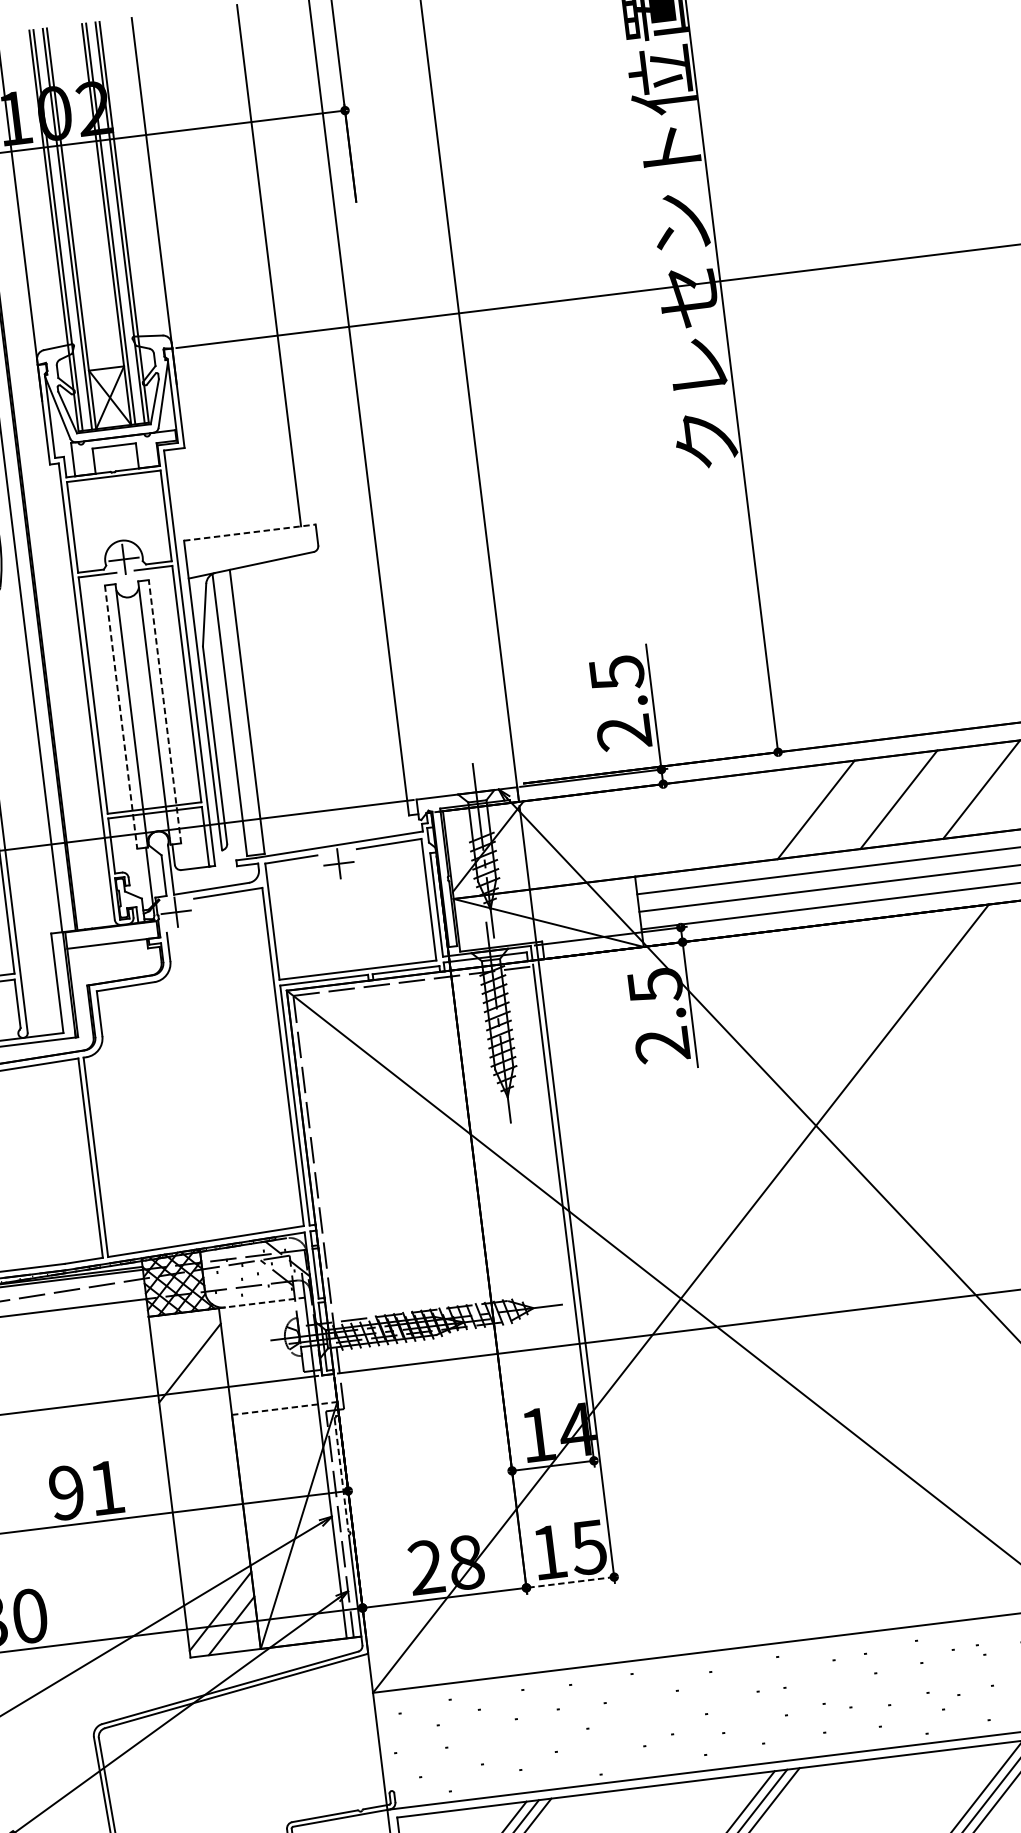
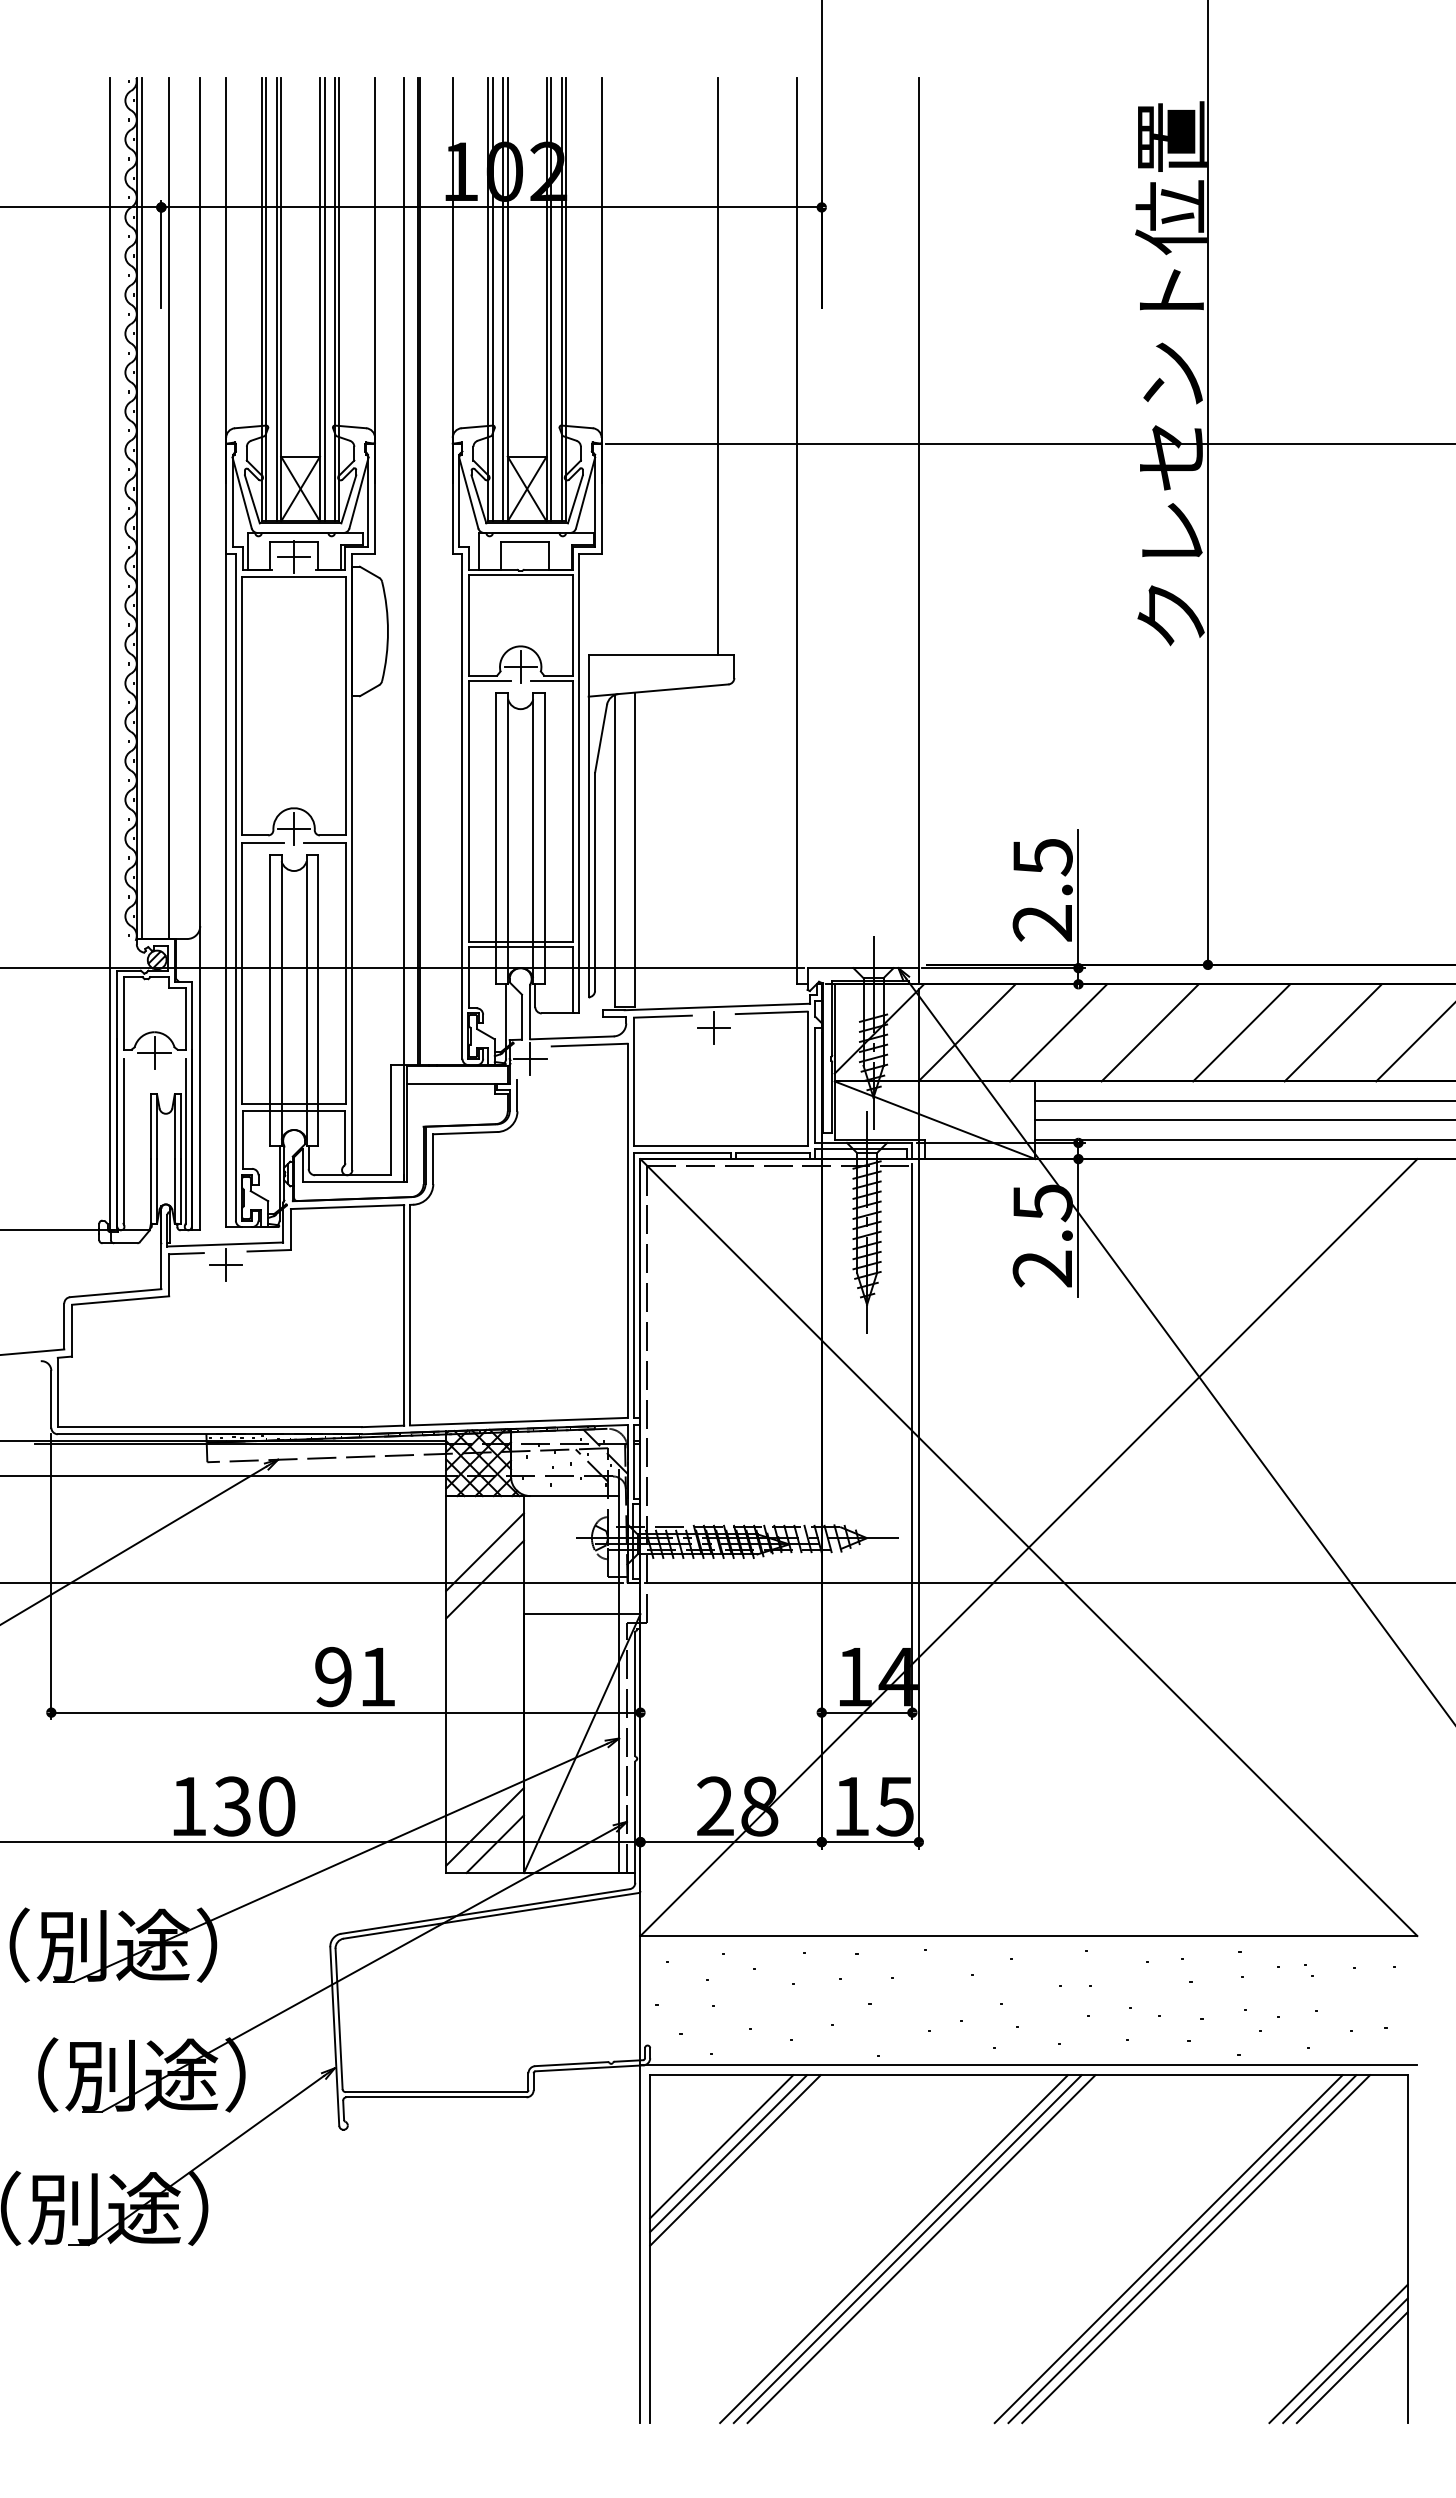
line: (249, 532) -> (661, 654), dashed -> solid
line: (164, 711) -> (544, 838), dashed -> solid
line: (121, 716) -> (496, 838), dashed -> solid
line: (732, 819) -> (1149, 1032), added
line: (650, 829) -> (1058, 1032), added
line: (567, 840) -> (966, 1032), added
line: (264, 1302) -> (574, 1496), dashed -> solid
line: (192, 1387) -> (484, 1579), added
line: (284, 1408) -> (582, 1614), dashed -> solid
line: (341, 1475) -> (635, 1694), dashed -> solid
line: (570, 1582) -> (870, 1842), dashed -> solid

